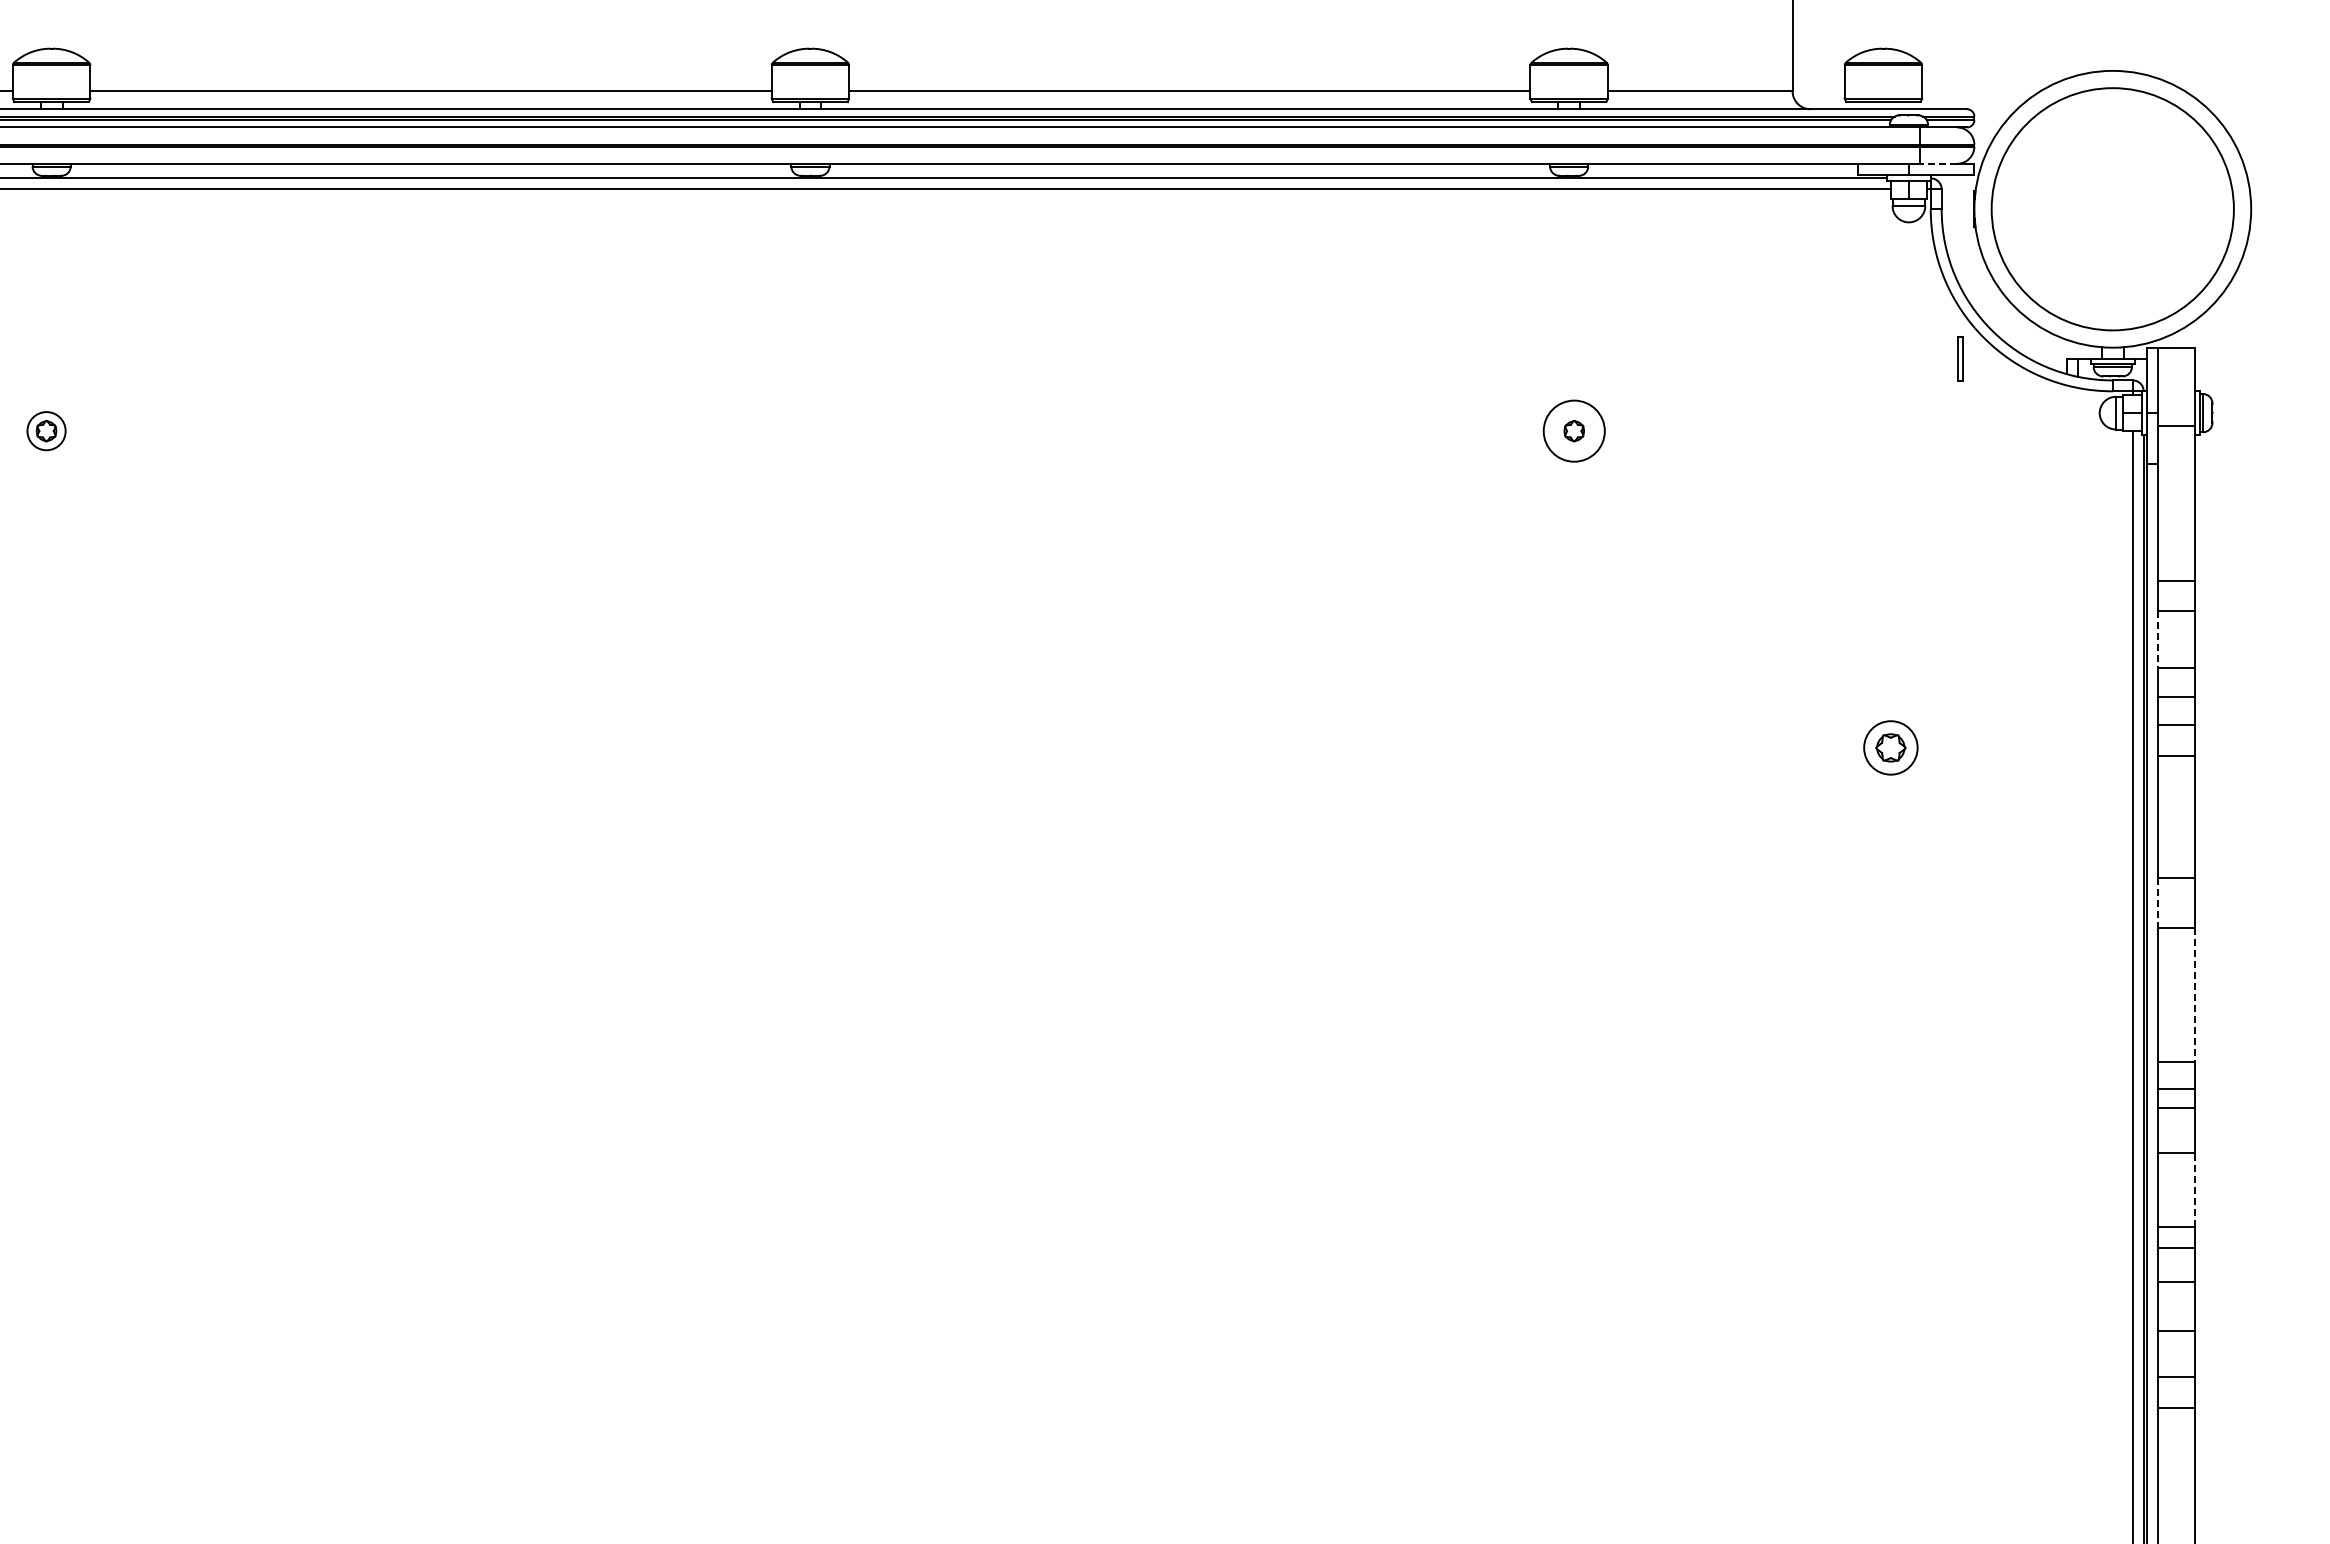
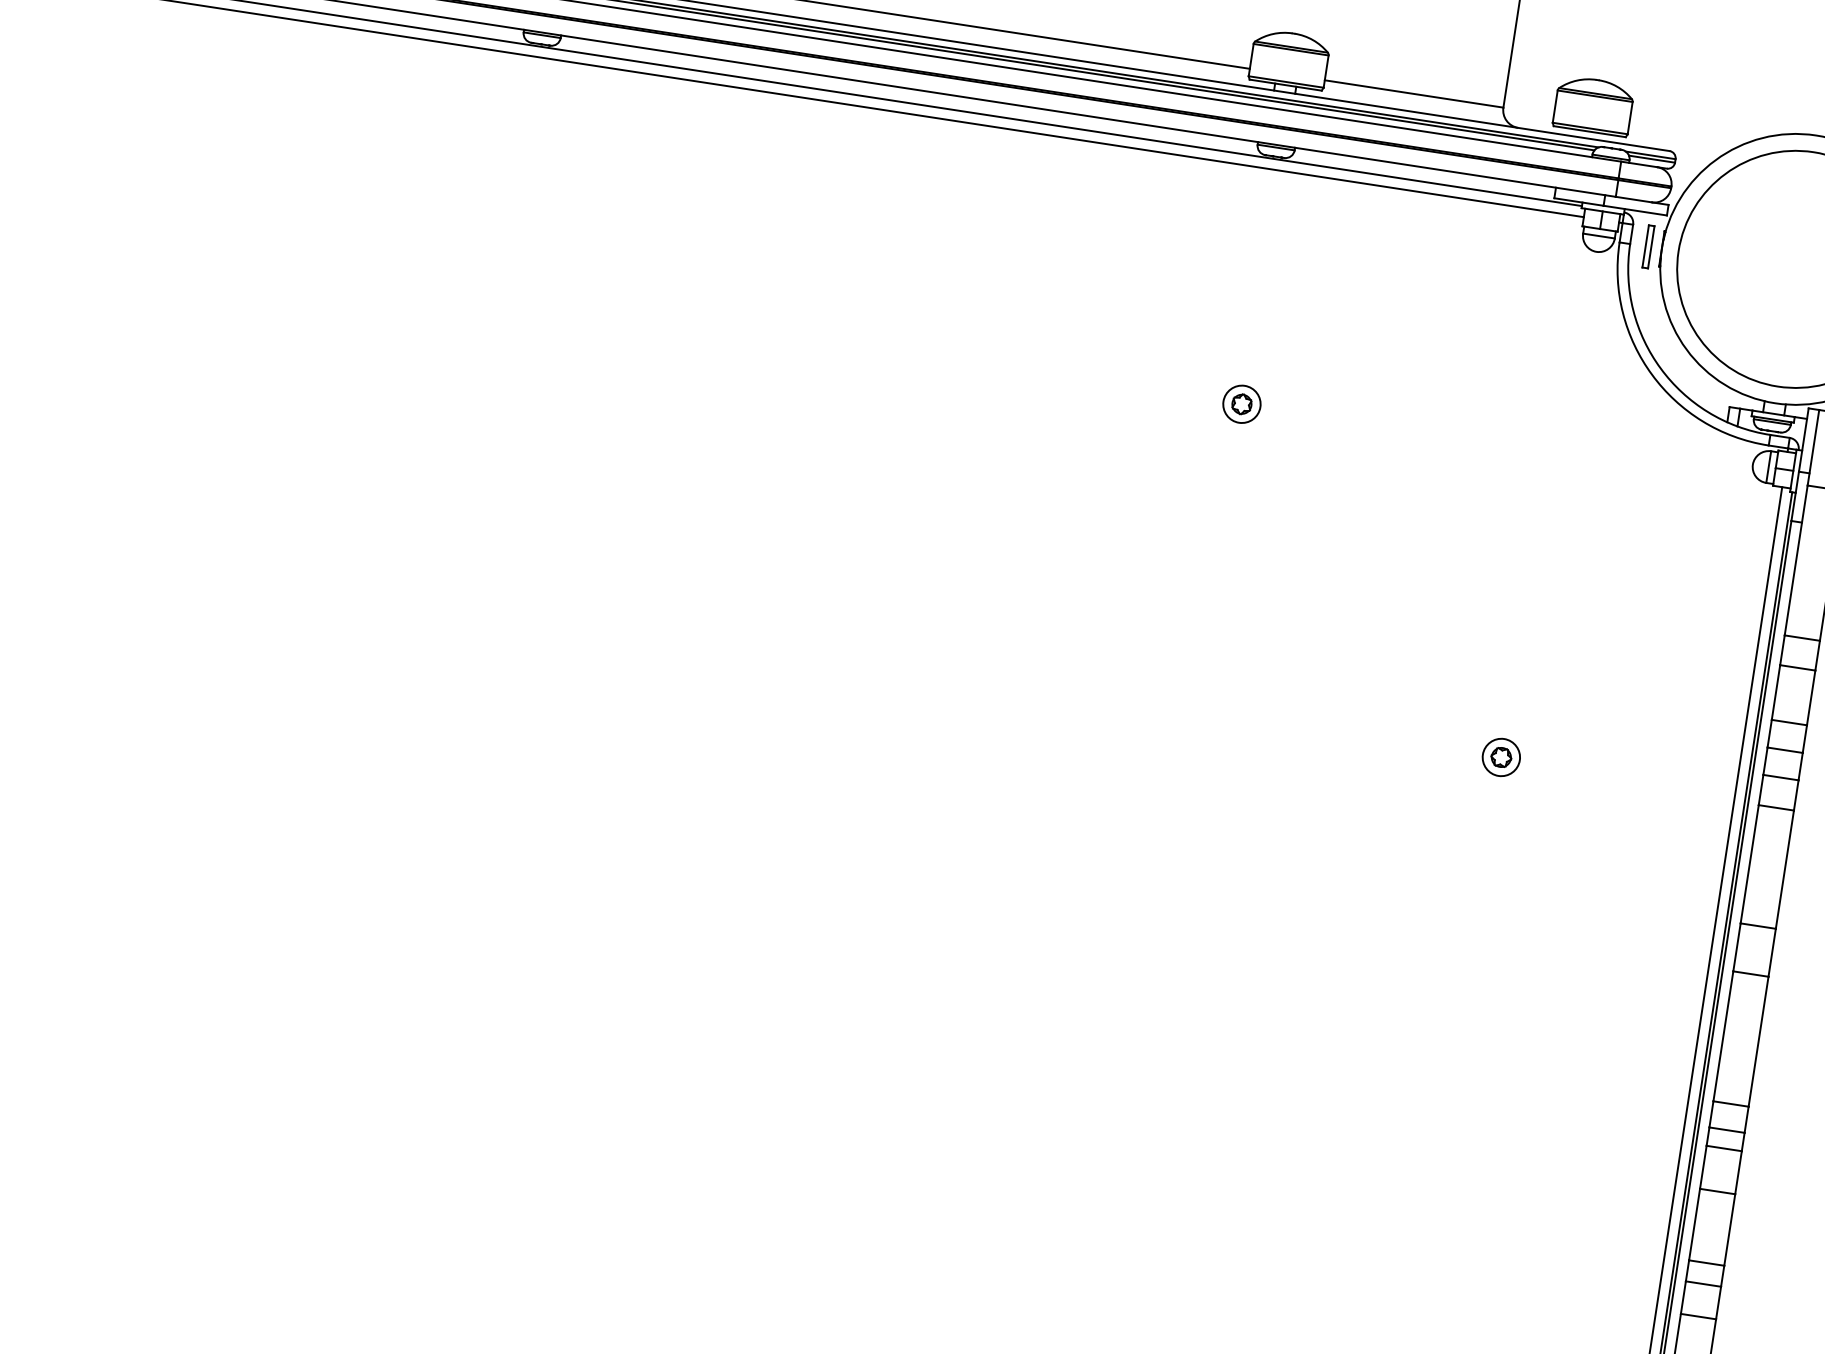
line: (1938, 163) -> (1633, 199), dashed -> solid
part: (1960, 358) -> (1648, 246), moved
circle: (1574, 431) -> (1242, 404), size x0.62
line: (2158, 640) -> (1776, 693), dashed -> solid
part: (1890, 747) -> (1501, 757), size x0.71
line: (2158, 903) -> (1737, 947), dashed -> solid
line: (2194, 995) -> (1758, 1042), dashed -> solid
line: (2194, 1189) -> (1729, 1229), dashed -> solid

